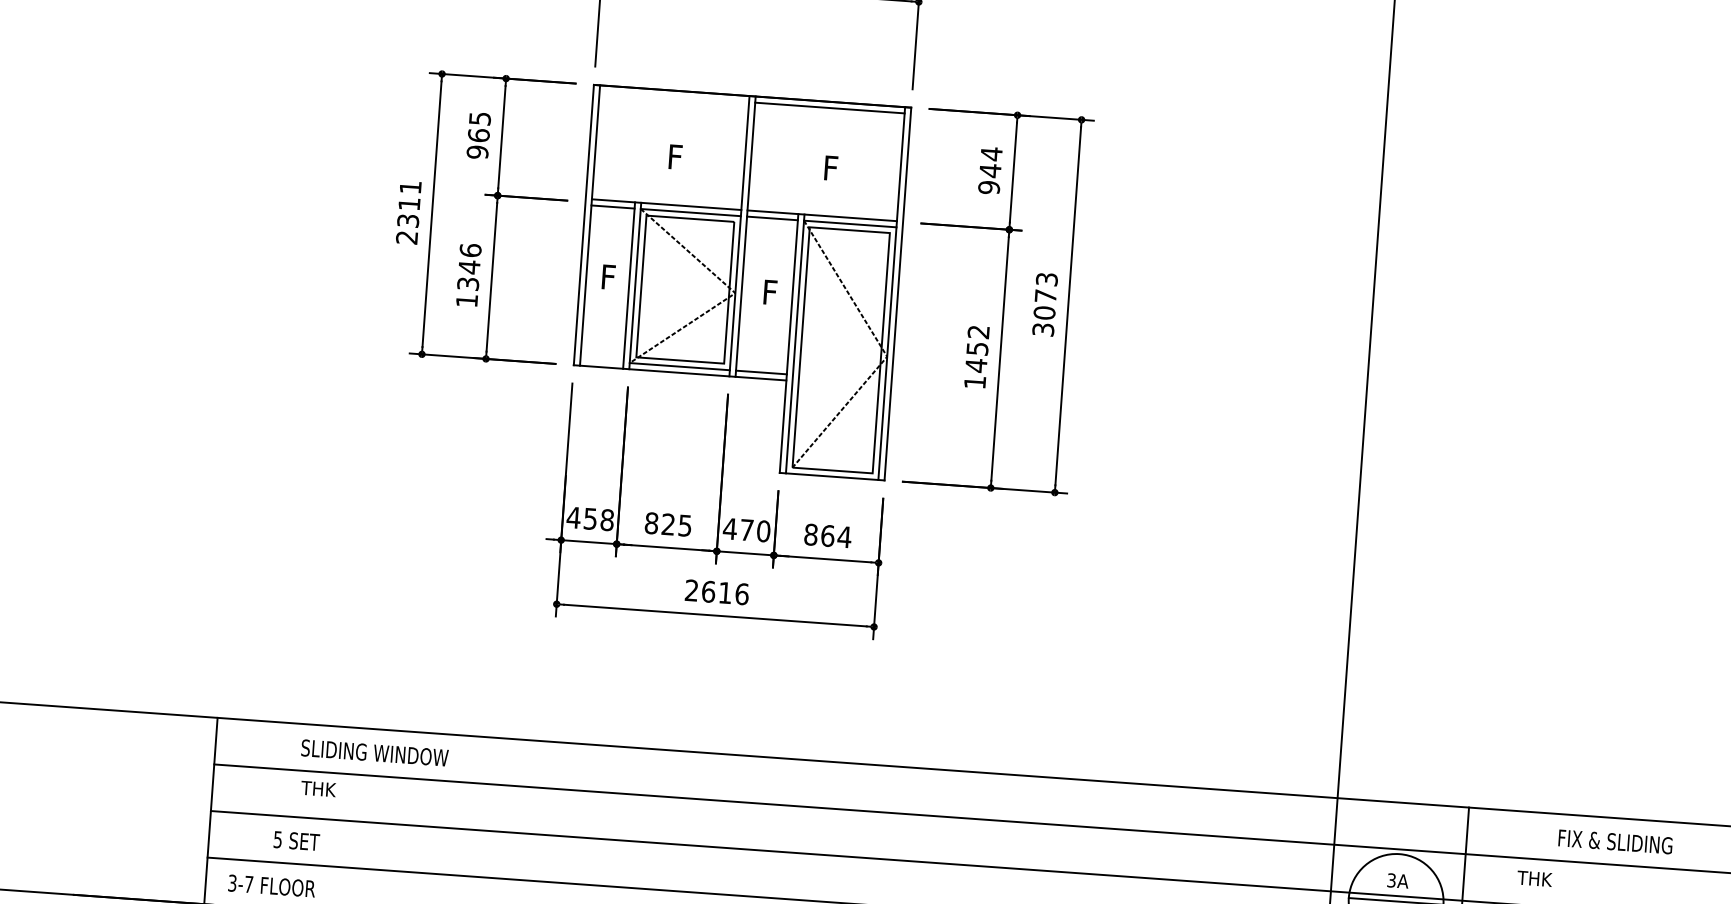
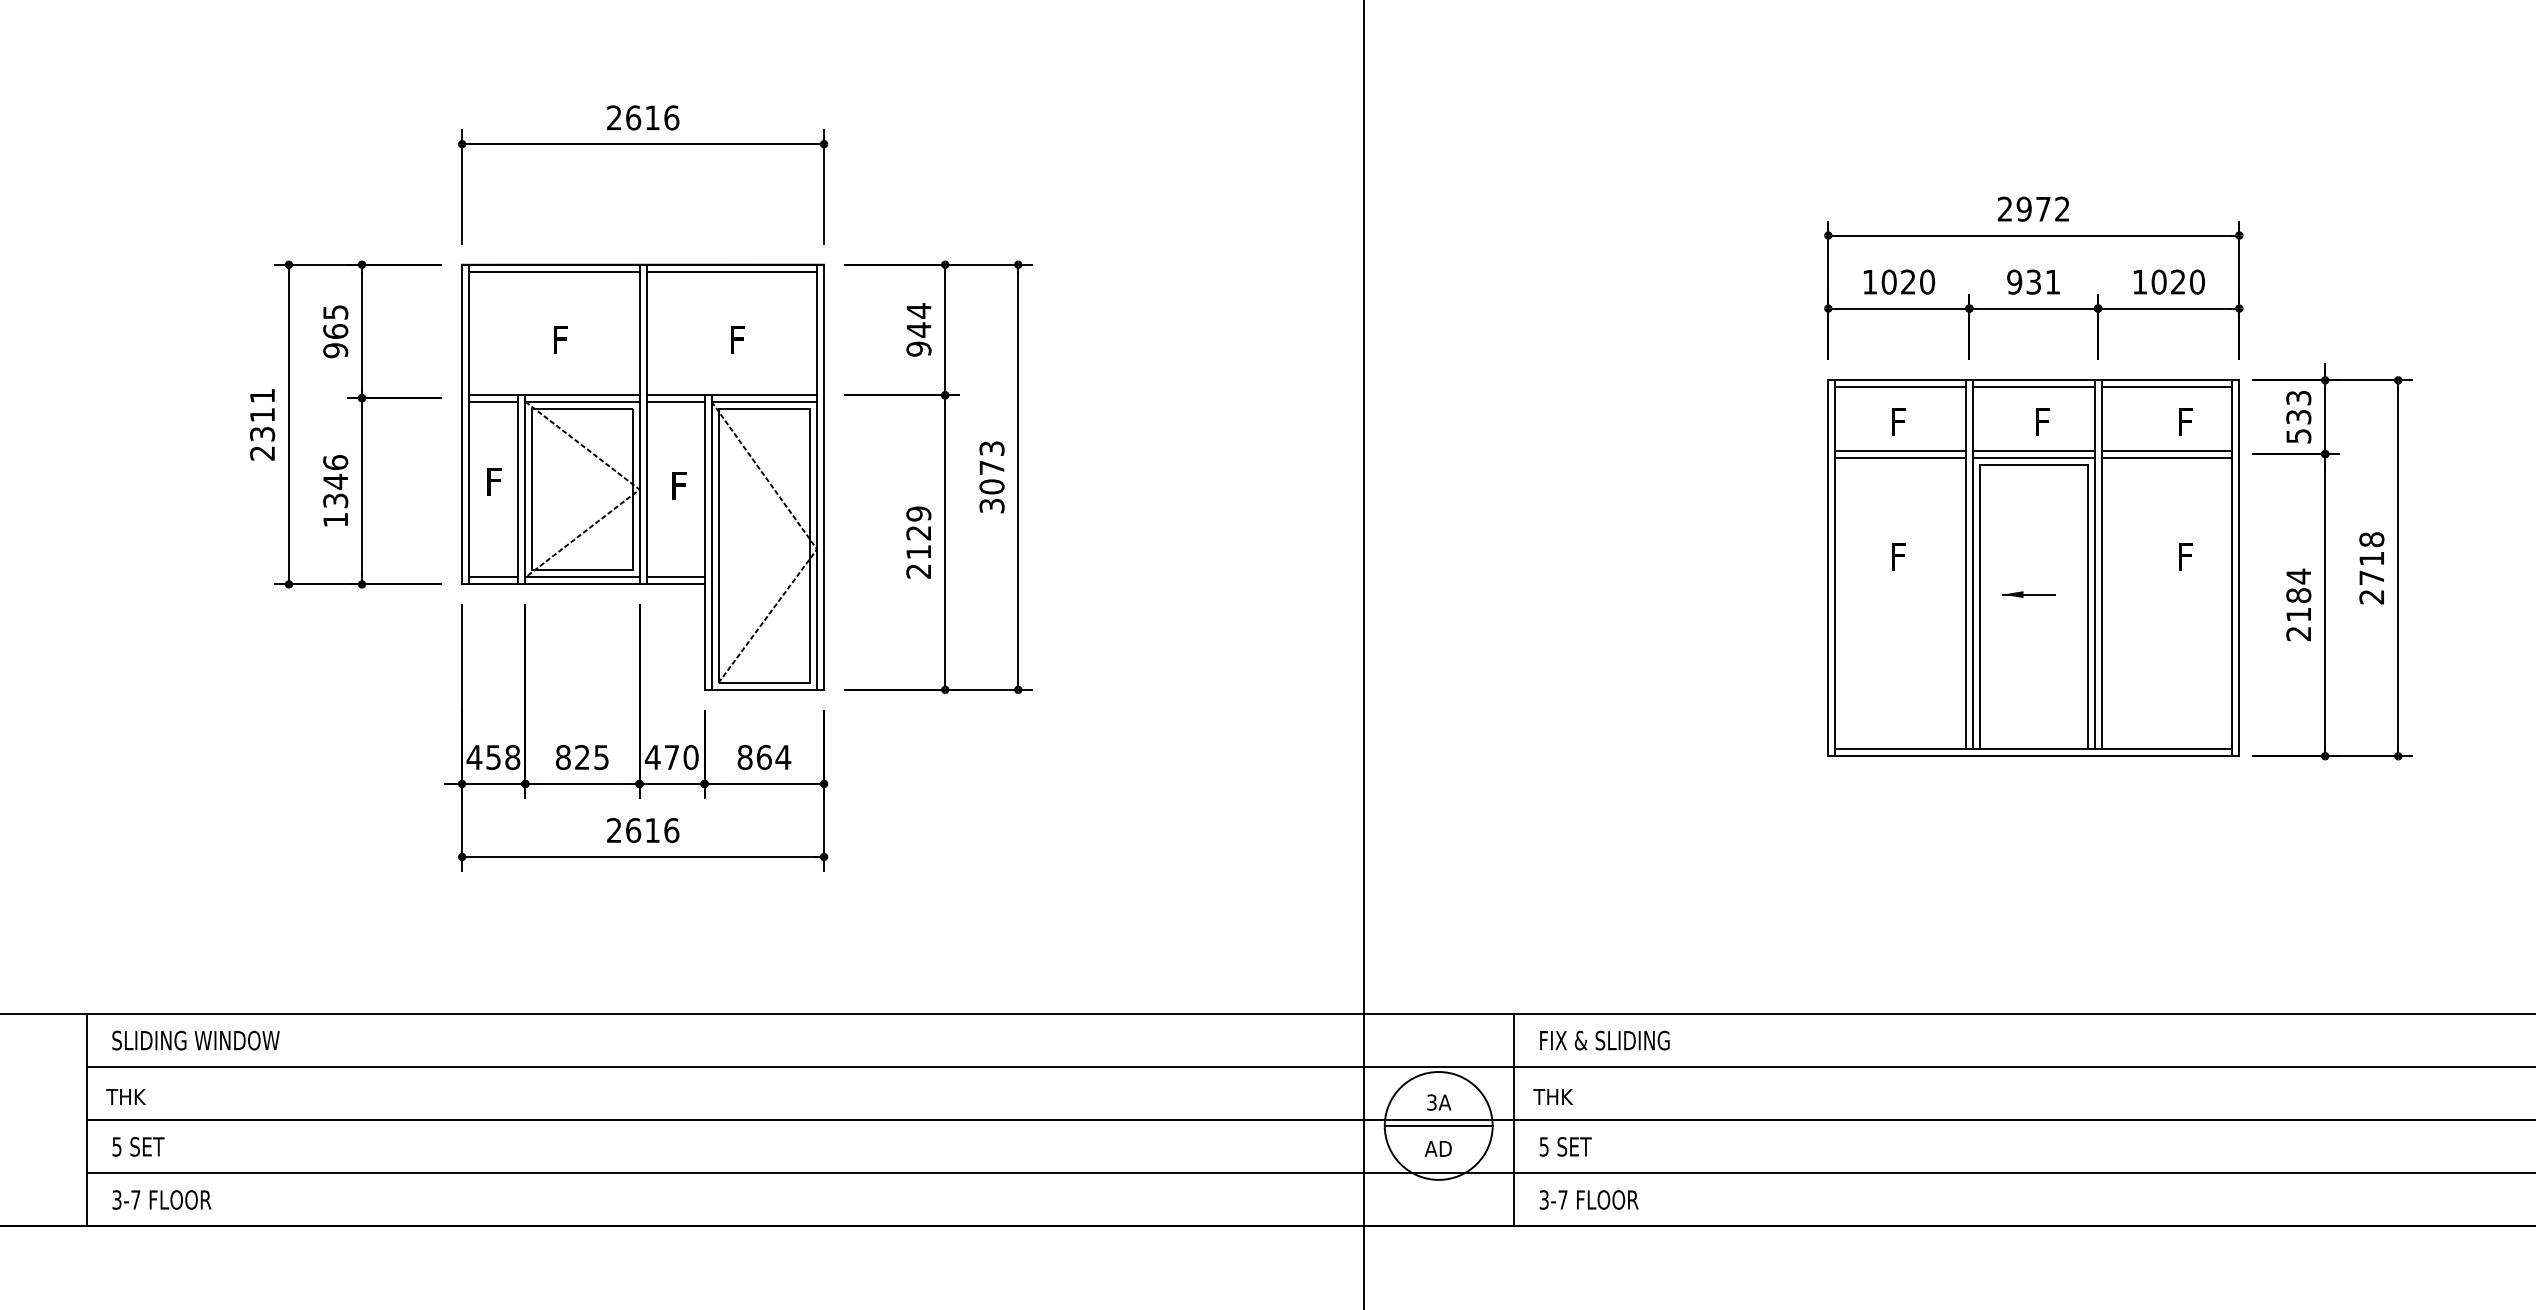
line: (674, 96) -> (554, 271), added
text: (976, 357) -> (918, 542), 1452 -> 2129
line: (601, 361) -> (493, 577), added
text: (374, 752) -> (195, 1040), moved
text: (318, 788) -> (125, 1096), moved
text: (296, 840) -> (138, 1146), moved
text: (1615, 841) -> (1604, 1040), moved
text: (1534, 878) -> (1552, 1096), moved

